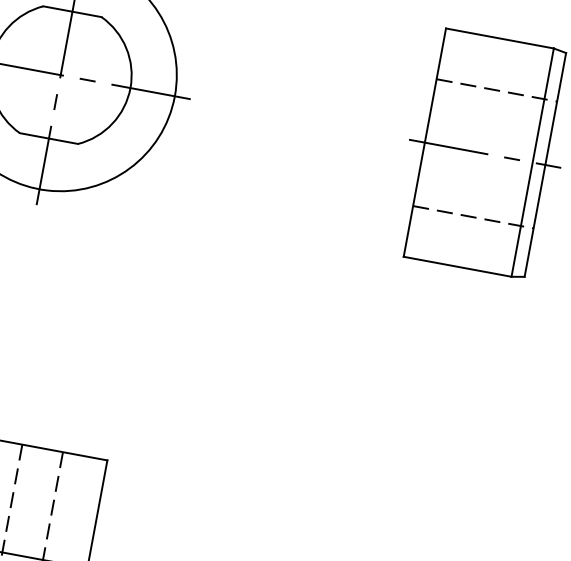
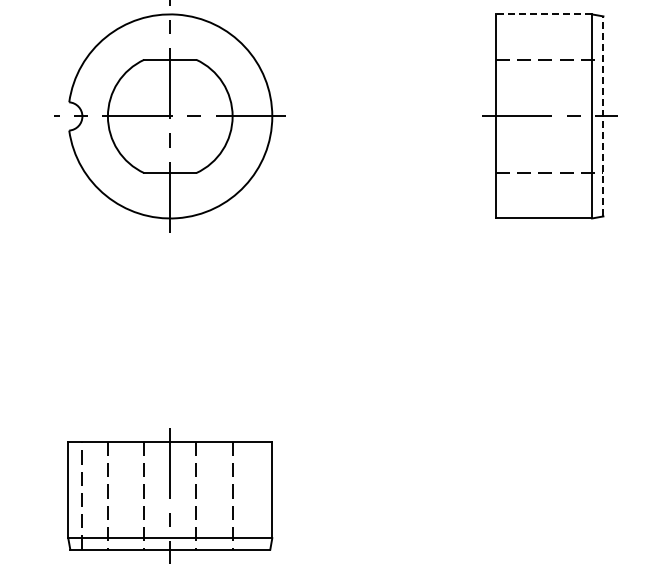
line: (499, 38) -> (543, 14), solid -> dashed
line: (545, 163) -> (603, 115), solid -> dashed

